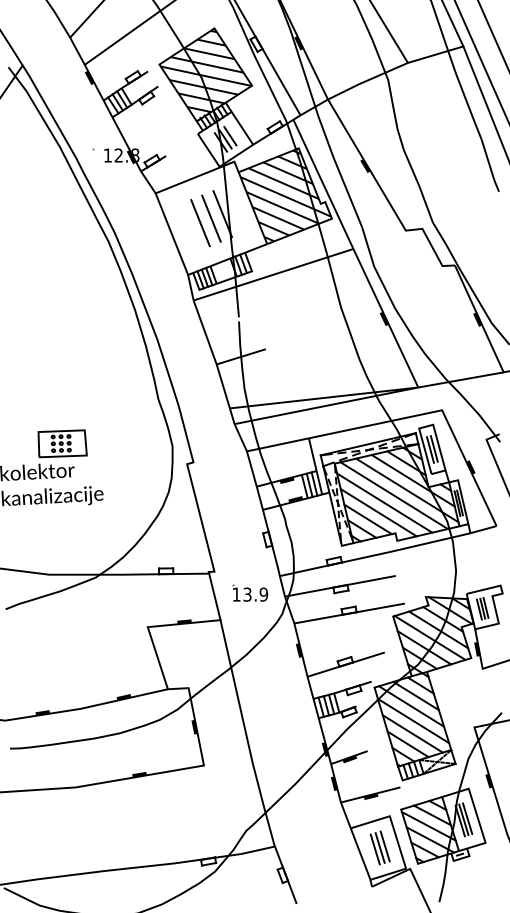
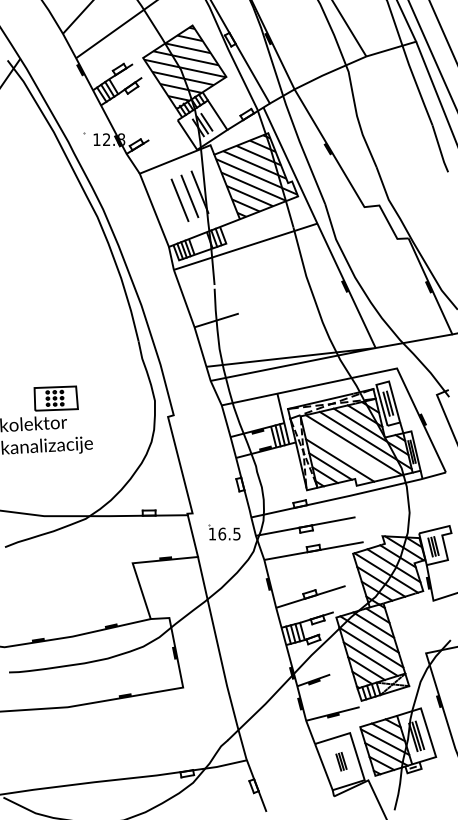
line: (384, 502) -> (345, 451), removed
text: (255, 594) -> (229, 533), 13.9 -> 16.5
part: (380, 847) -> (341, 761), size x0.6

